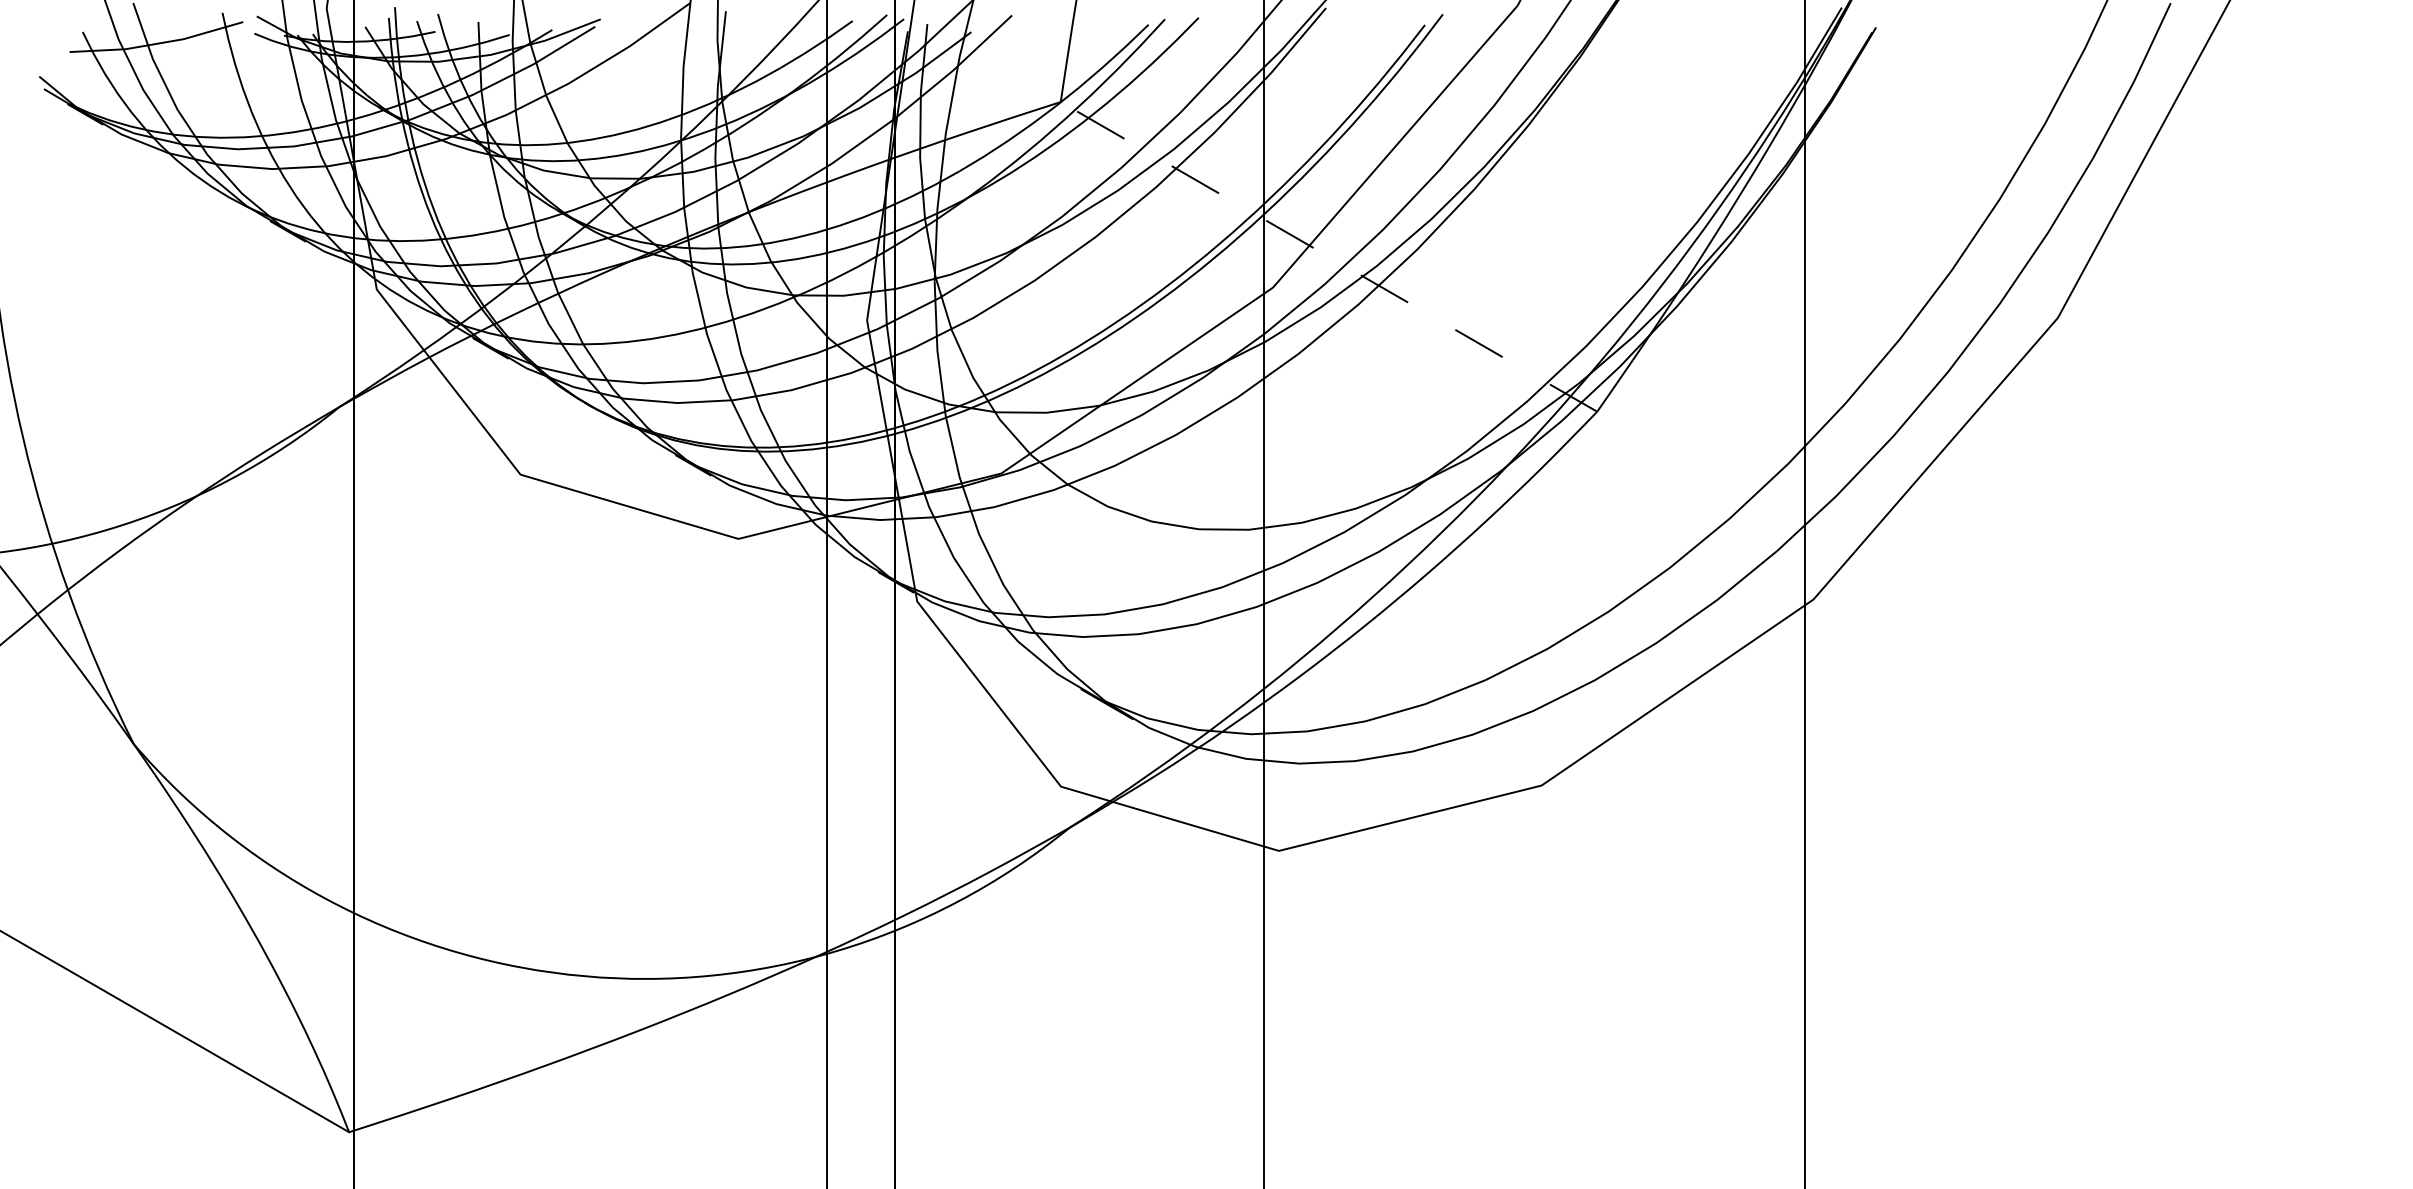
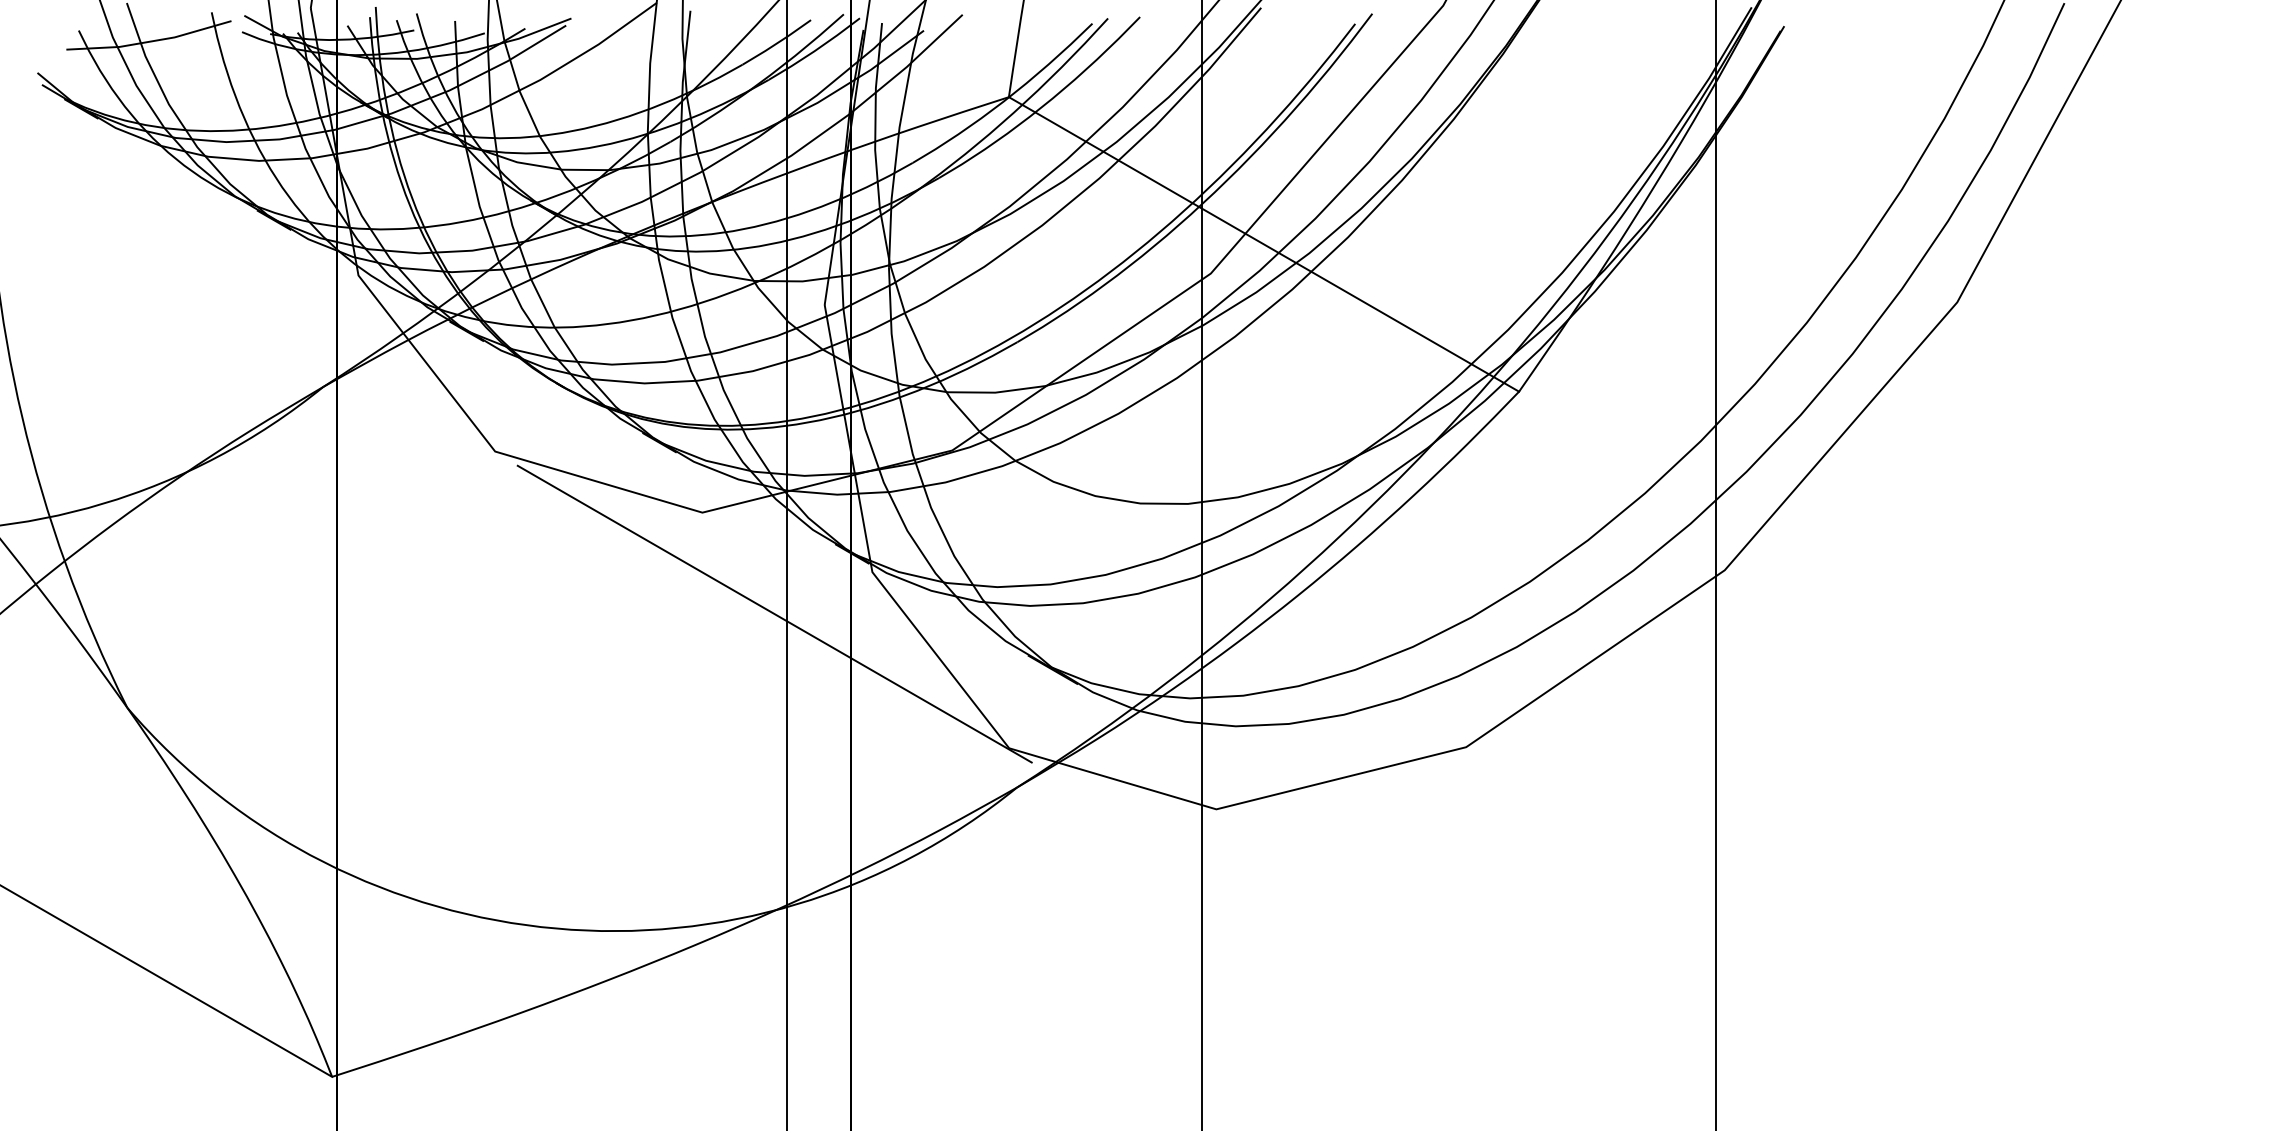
line: (1328, 256) -> (1263, 244), dashed -> solid
line: (814, 645) -> (774, 614), added

